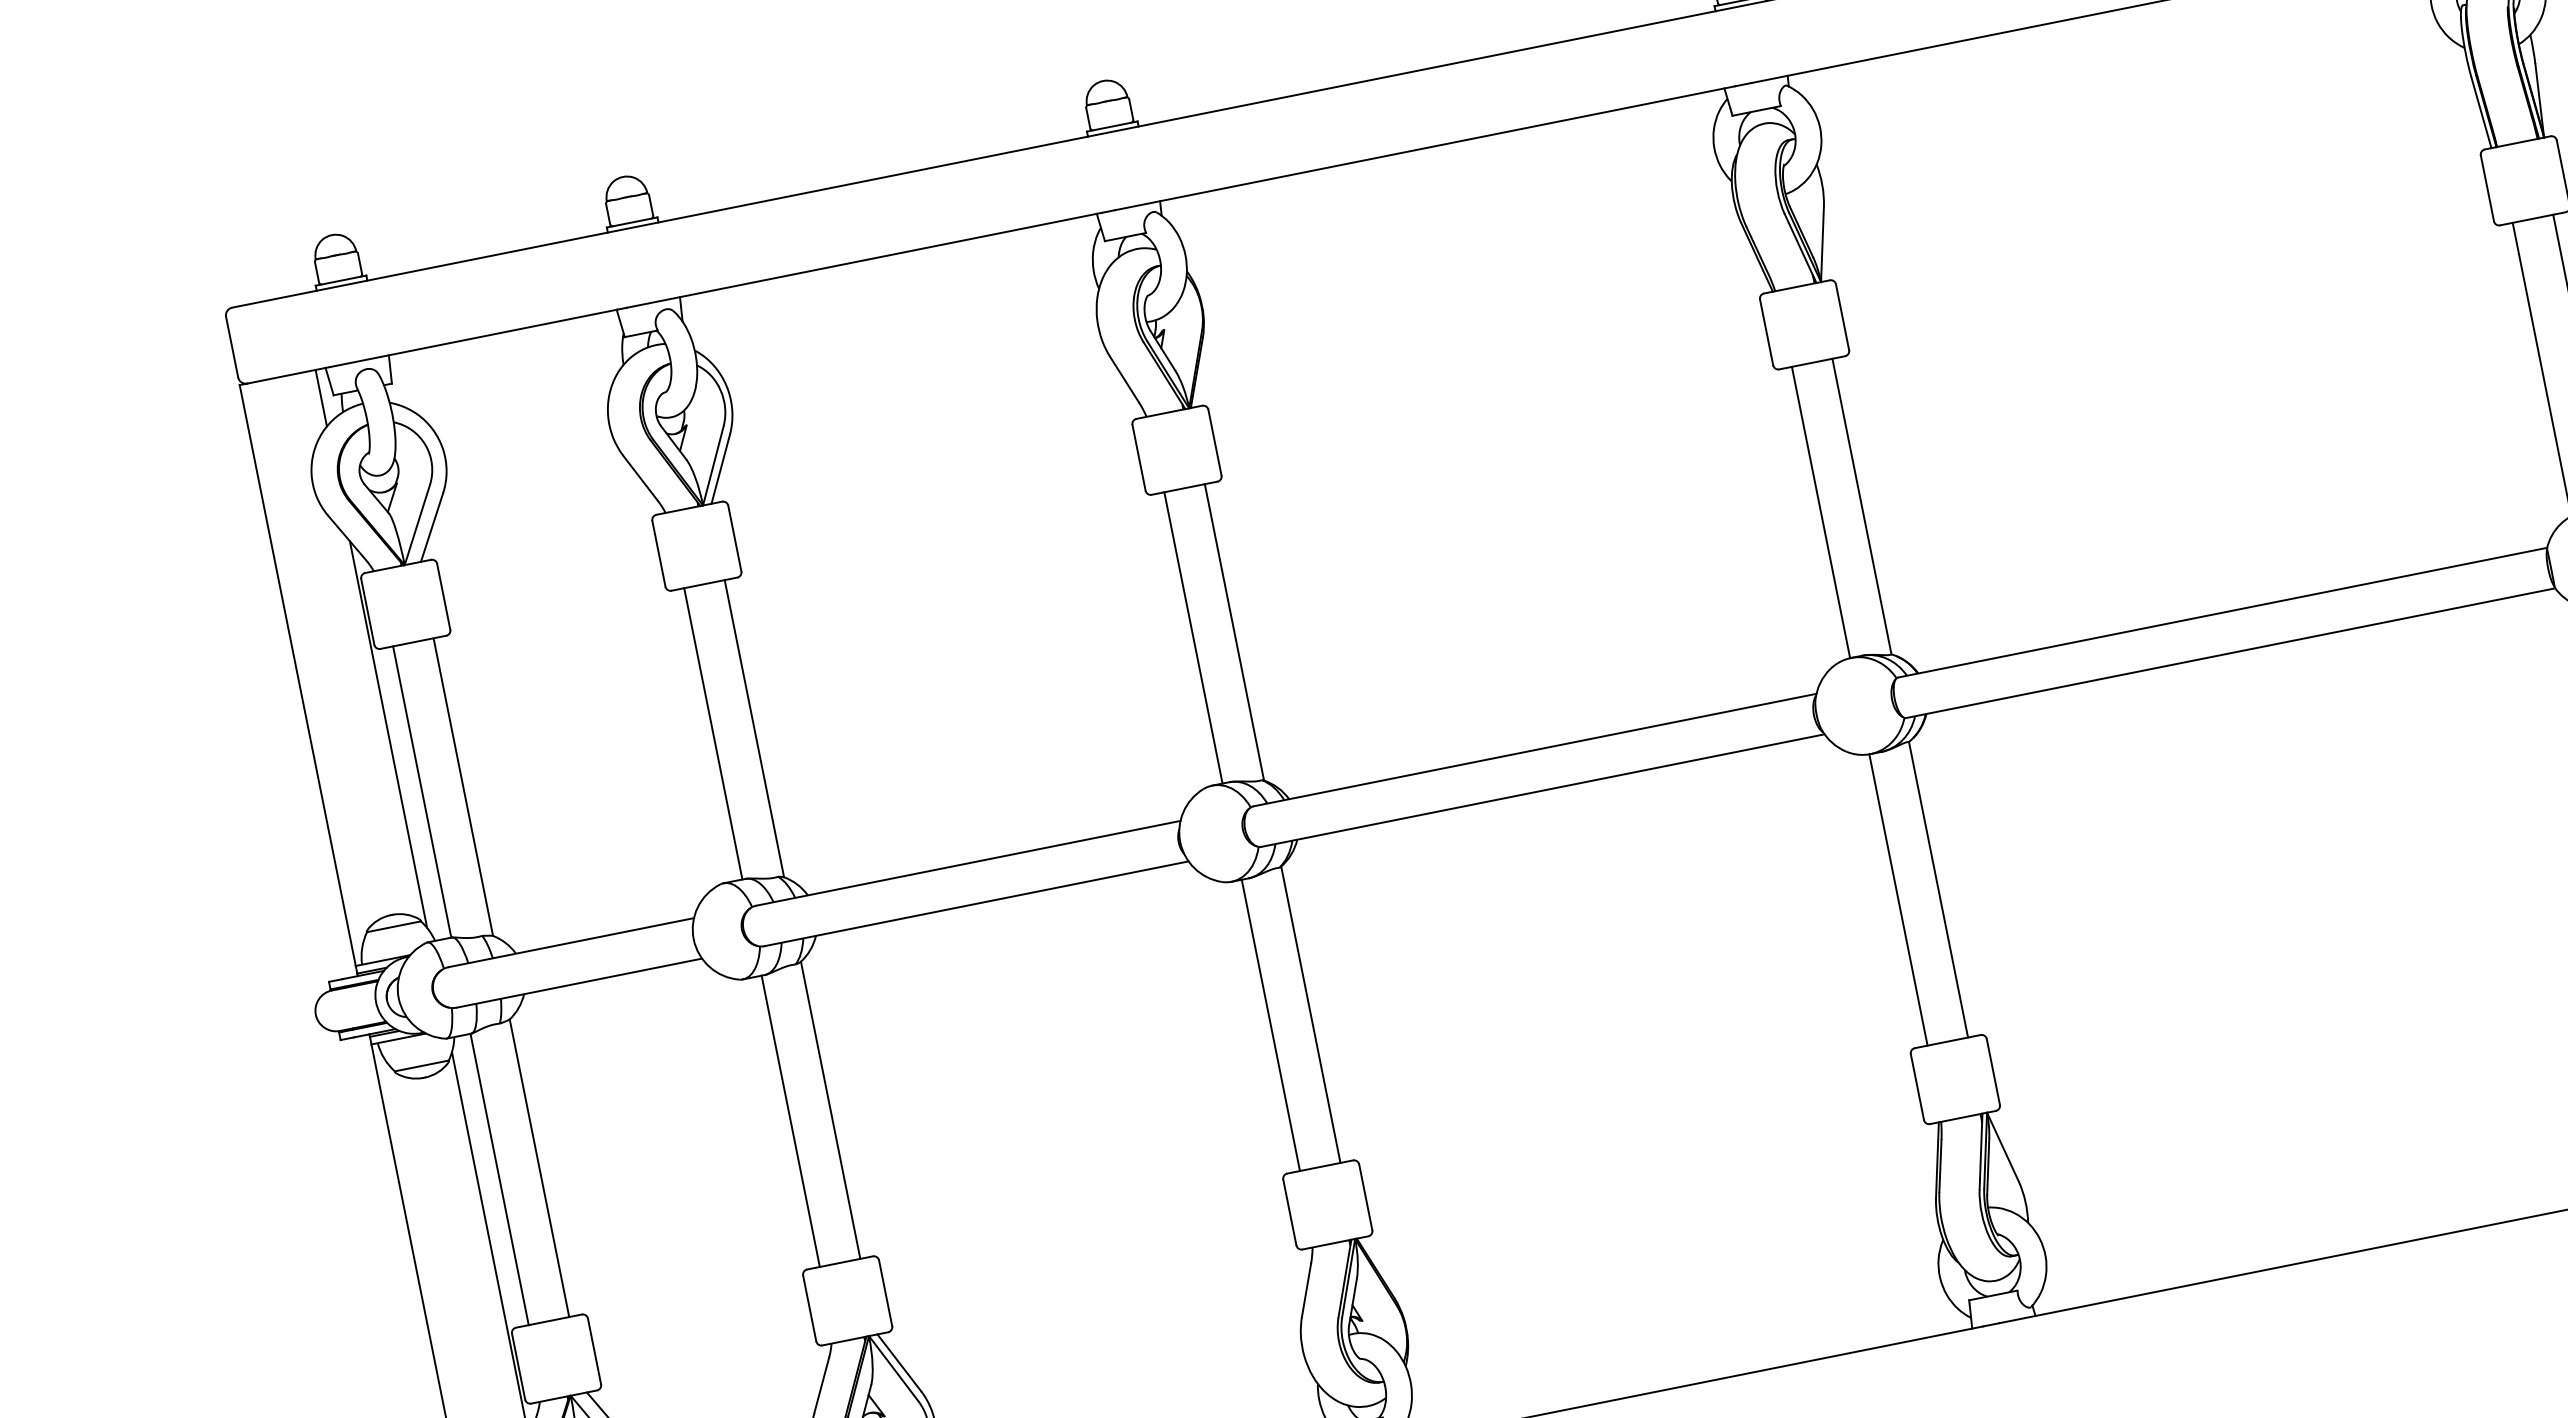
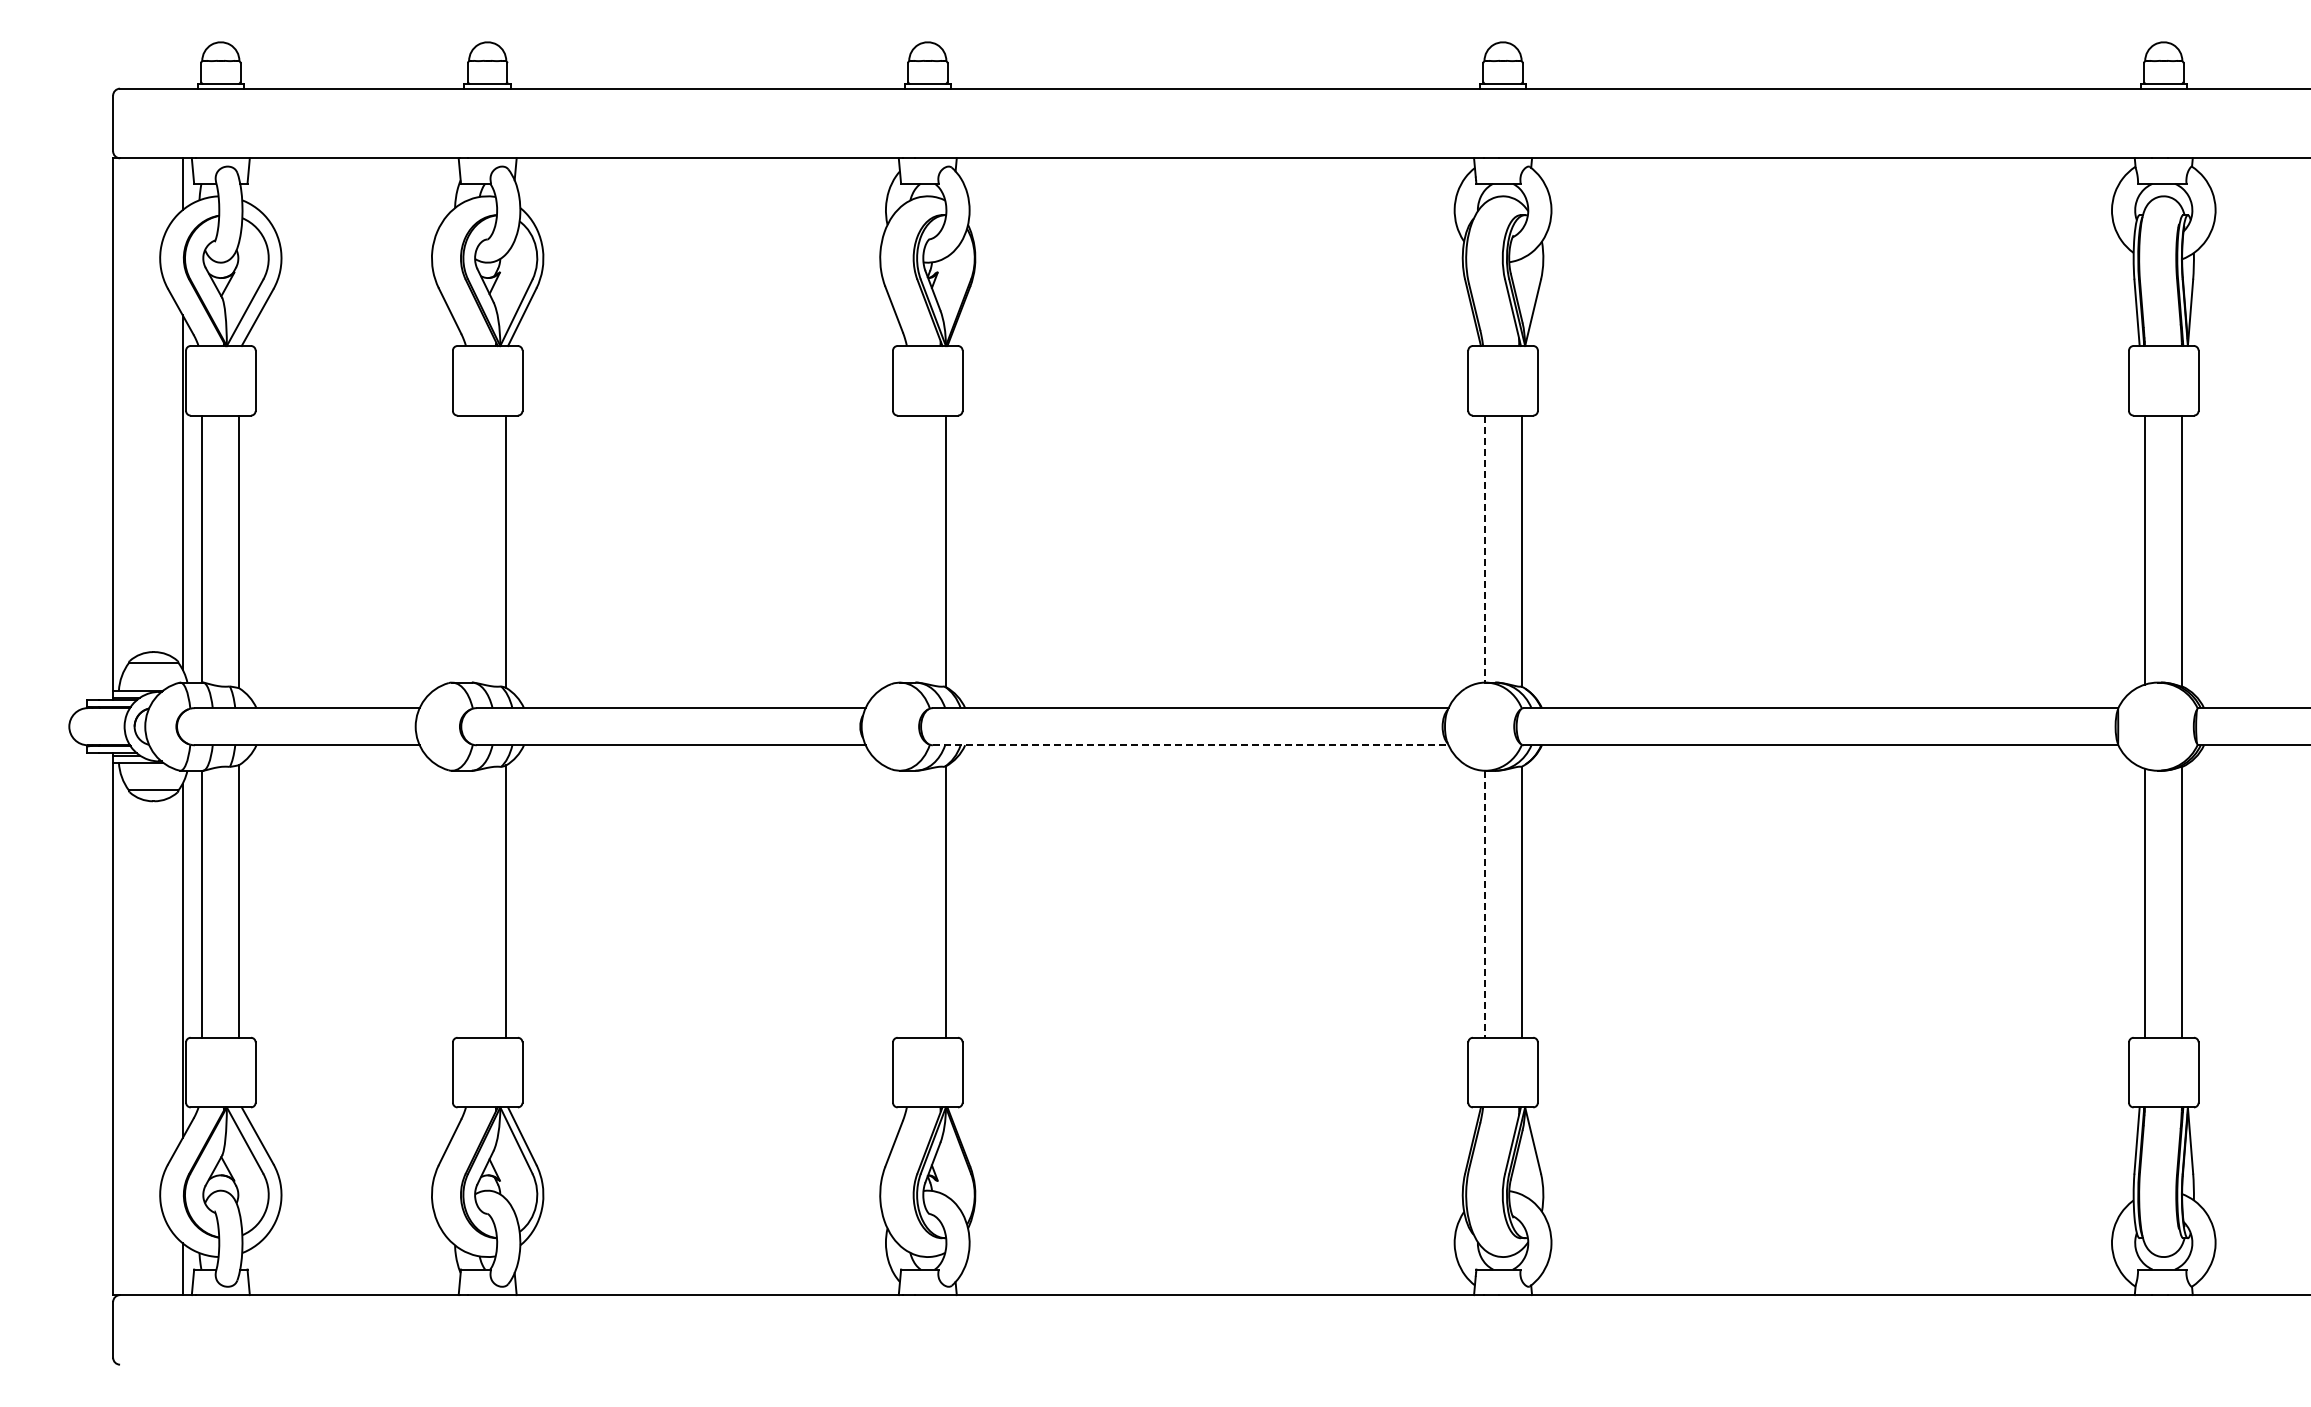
line: (1821, 512) -> (1484, 549), solid -> dashed
line: (1193, 637) -> (909, 548), removed
line: (713, 733) -> (469, 548), removed
line: (1543, 790) -> (1190, 745), solid -> dashed
line: (1898, 900) -> (1484, 904), solid -> dashed
line: (1270, 1024) -> (909, 903), removed
line: (790, 1120) -> (469, 903), removed

